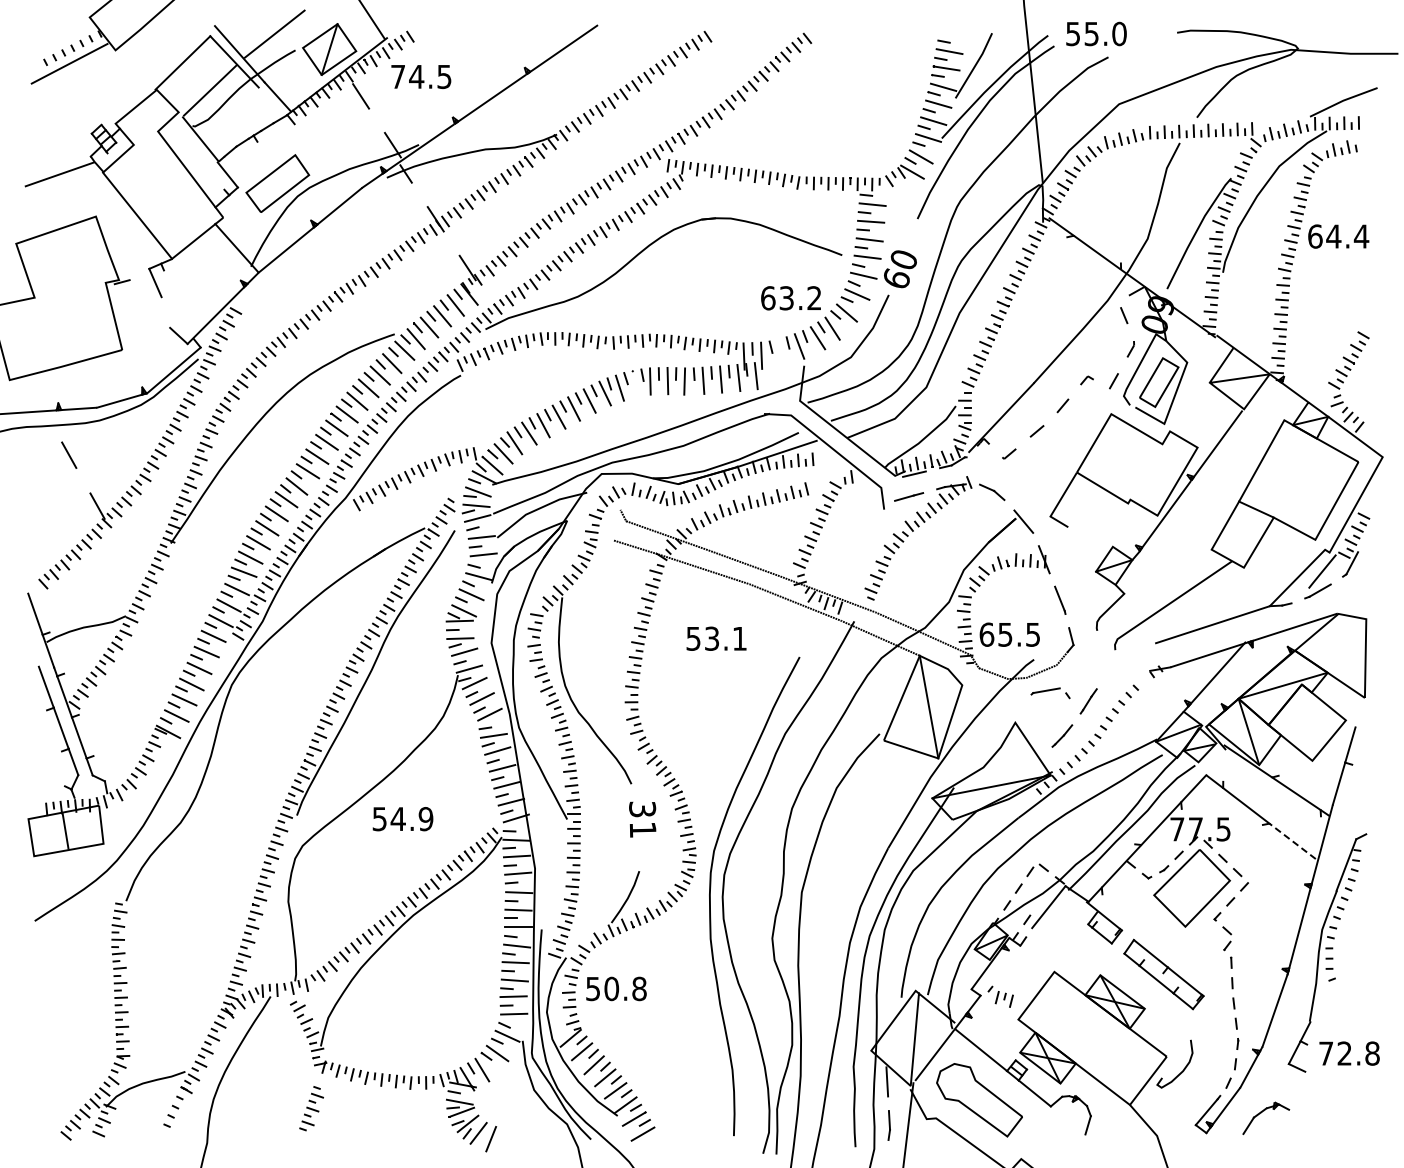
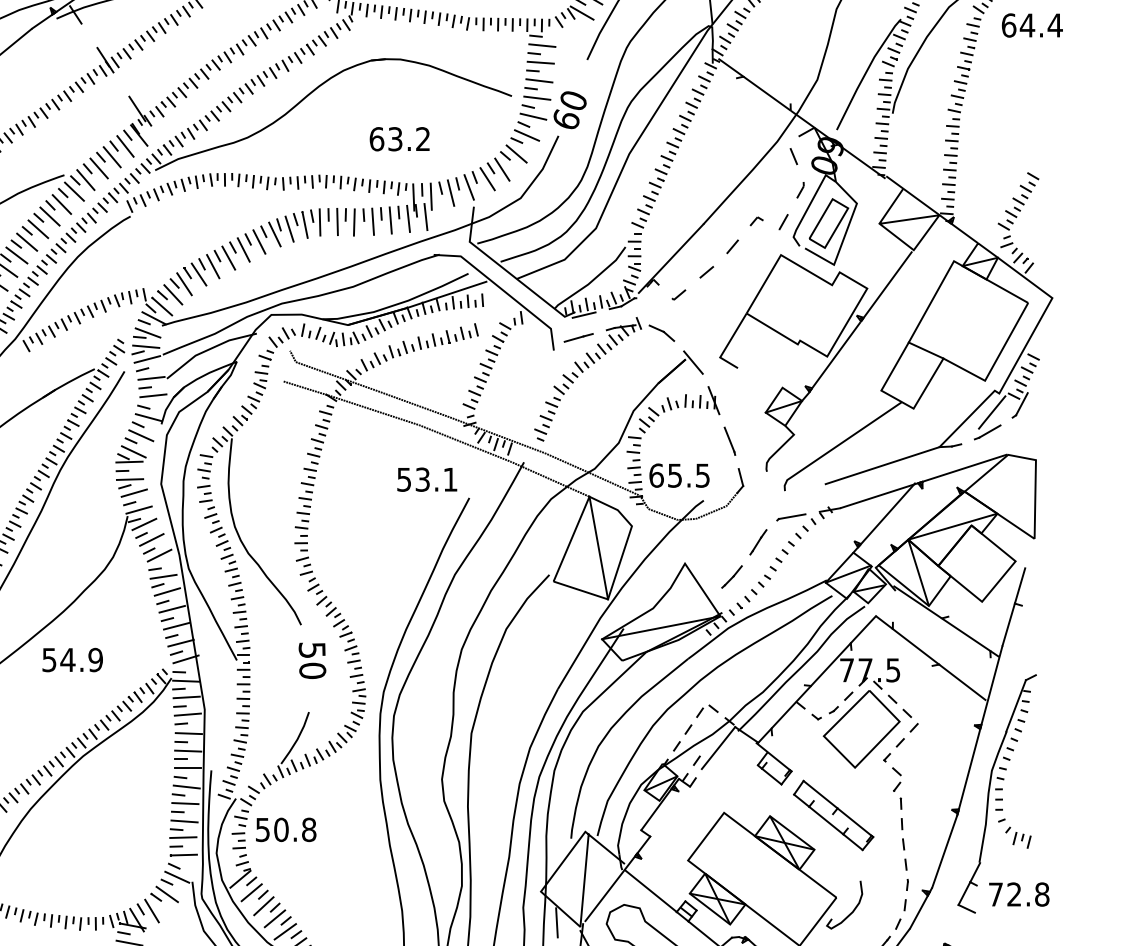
text: (1338, 236) -> (1032, 25), moved
text: (790, 298) -> (399, 139), moved
line: (781, 351) -> (451, 192), added
line: (635, 383) -> (305, 224), added
text: (716, 638) -> (427, 479), moved
part: (1050, 693) -> (796, 519), moved
text: (642, 820) -> (312, 661), 31 -> 50
line: (1292, 841) -> (962, 682), dashed -> solid
part: (1000, 996) -> (1018, 837), moved

